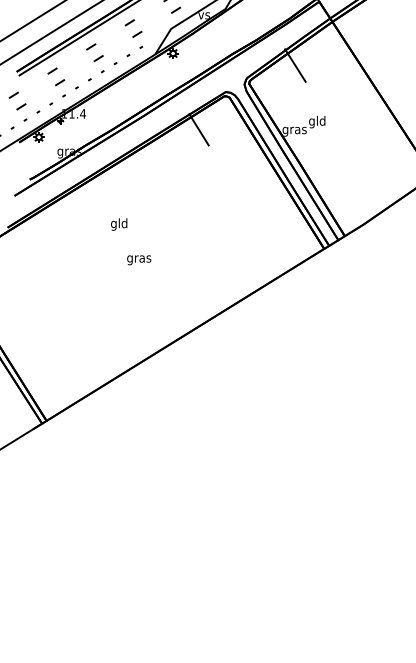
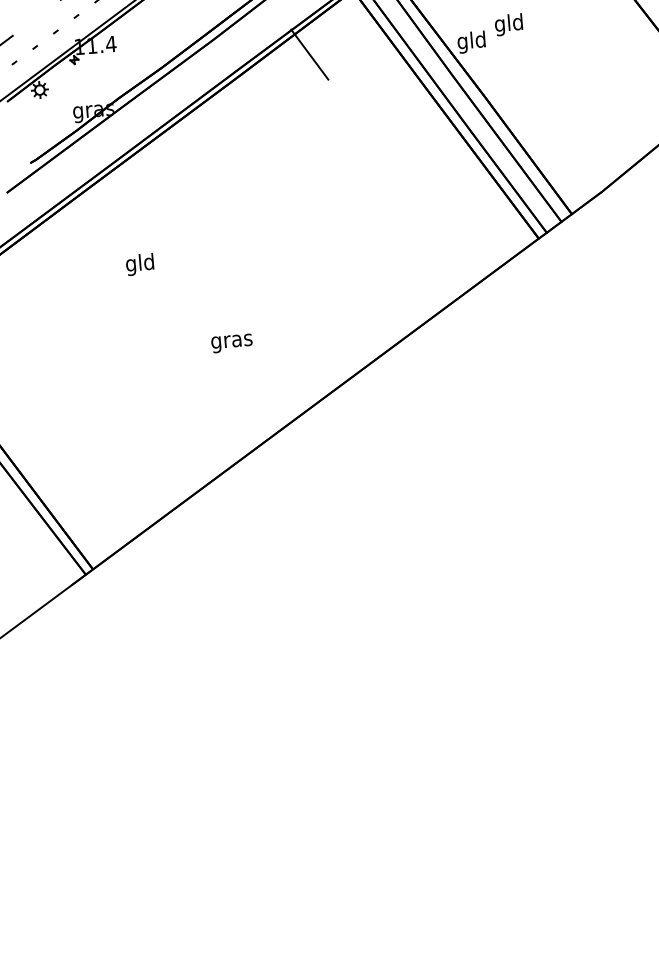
text: (294, 130) -> (471, 42), gras -> gld
text: (119, 224) -> (140, 264), moved
text: (139, 260) -> (232, 343), moved

